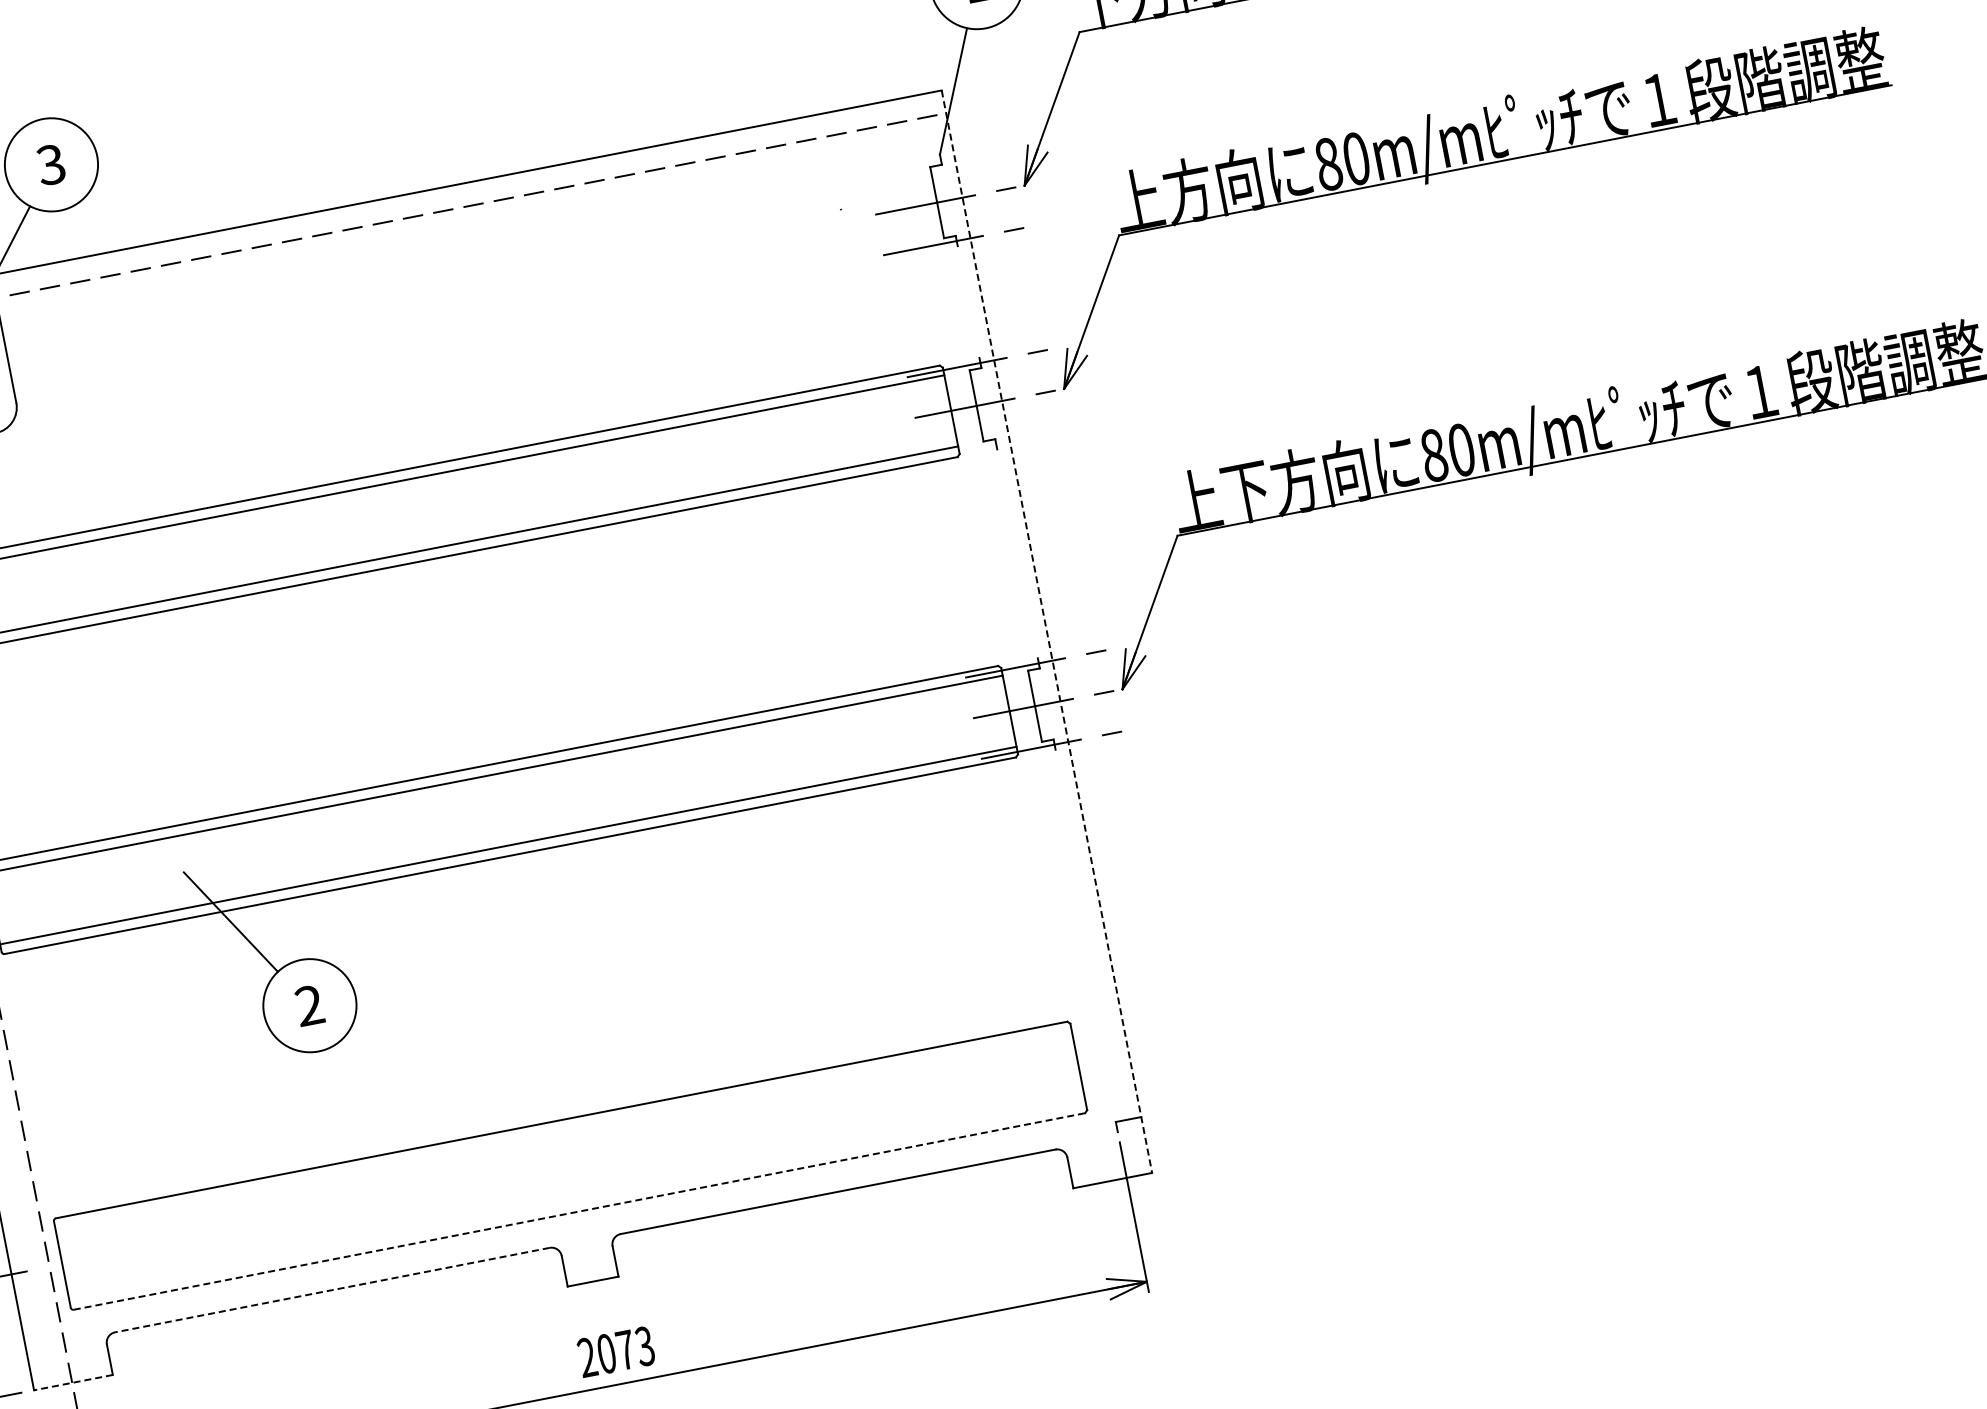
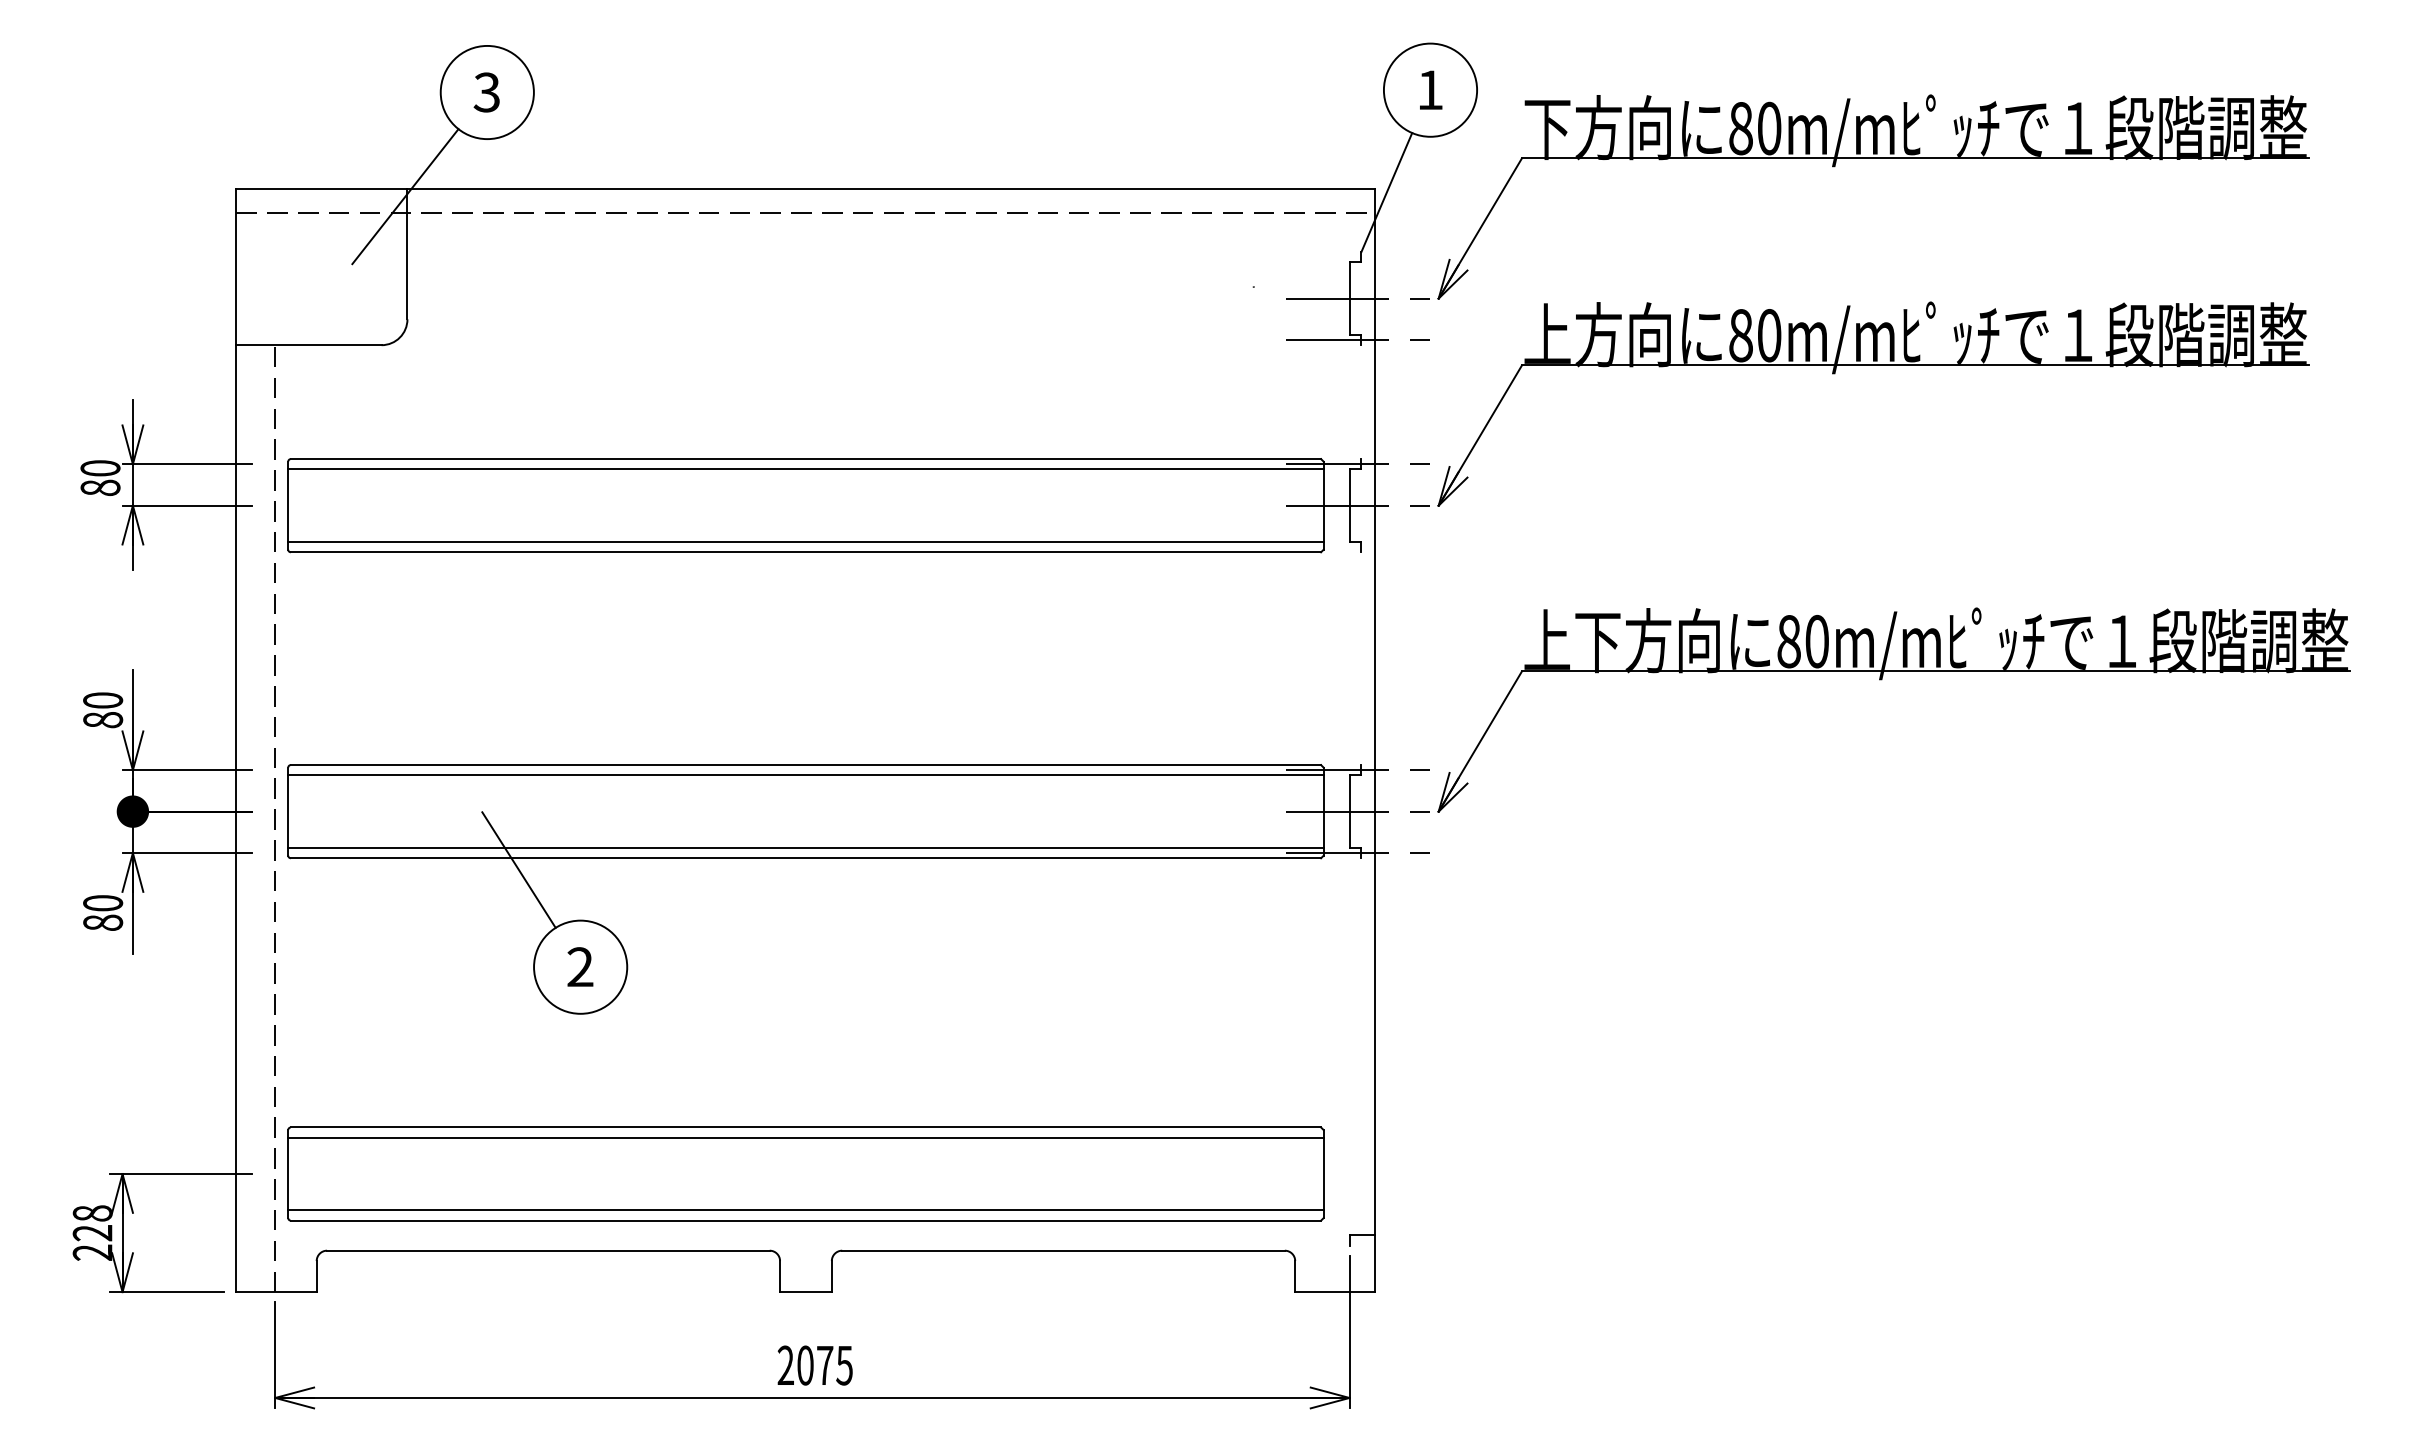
line: (1047, 632) -> (1375, 741), dashed -> solid
line: (563, 1129) -> (805, 1137), added
line: (577, 1201) -> (805, 1210), added
line: (579, 1211) -> (806, 1220), dashed -> solid
line: (331, 1290) -> (547, 1250), dashed -> solid
text: (644, 1346) -> (844, 1365), 2073 -> 2075
line: (73, 1383) -> (276, 1292), dashed -> solid

